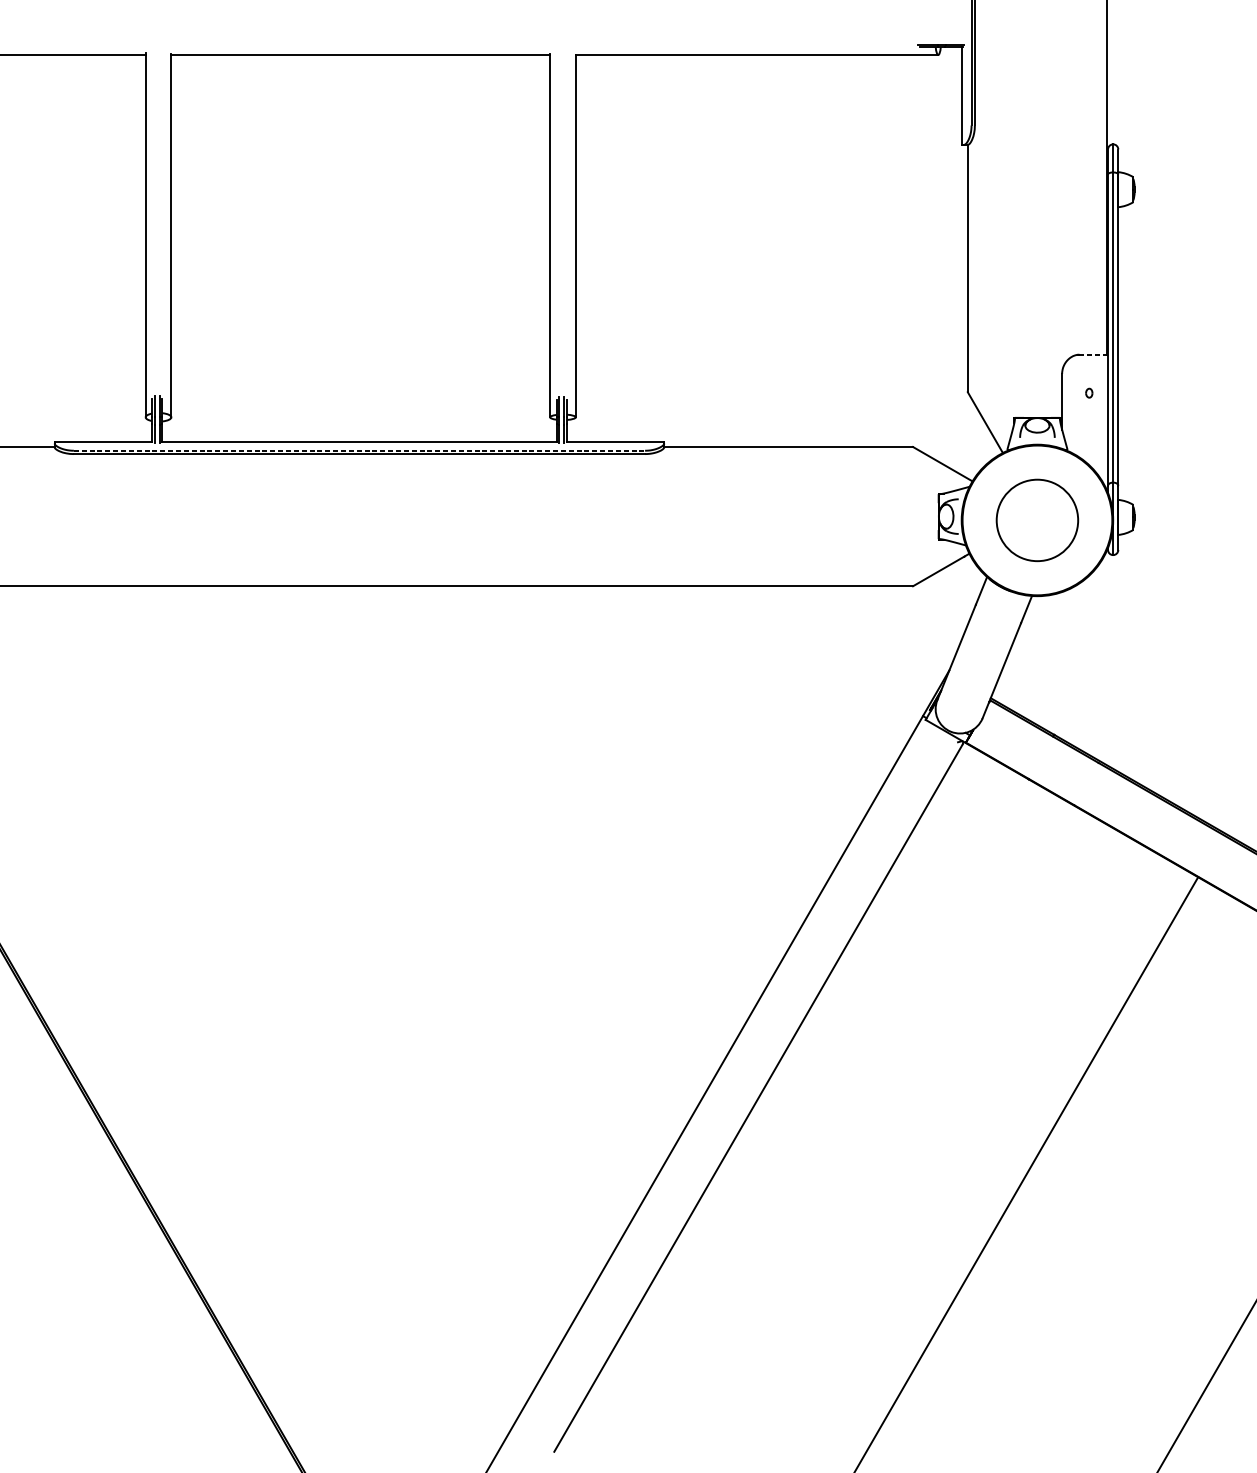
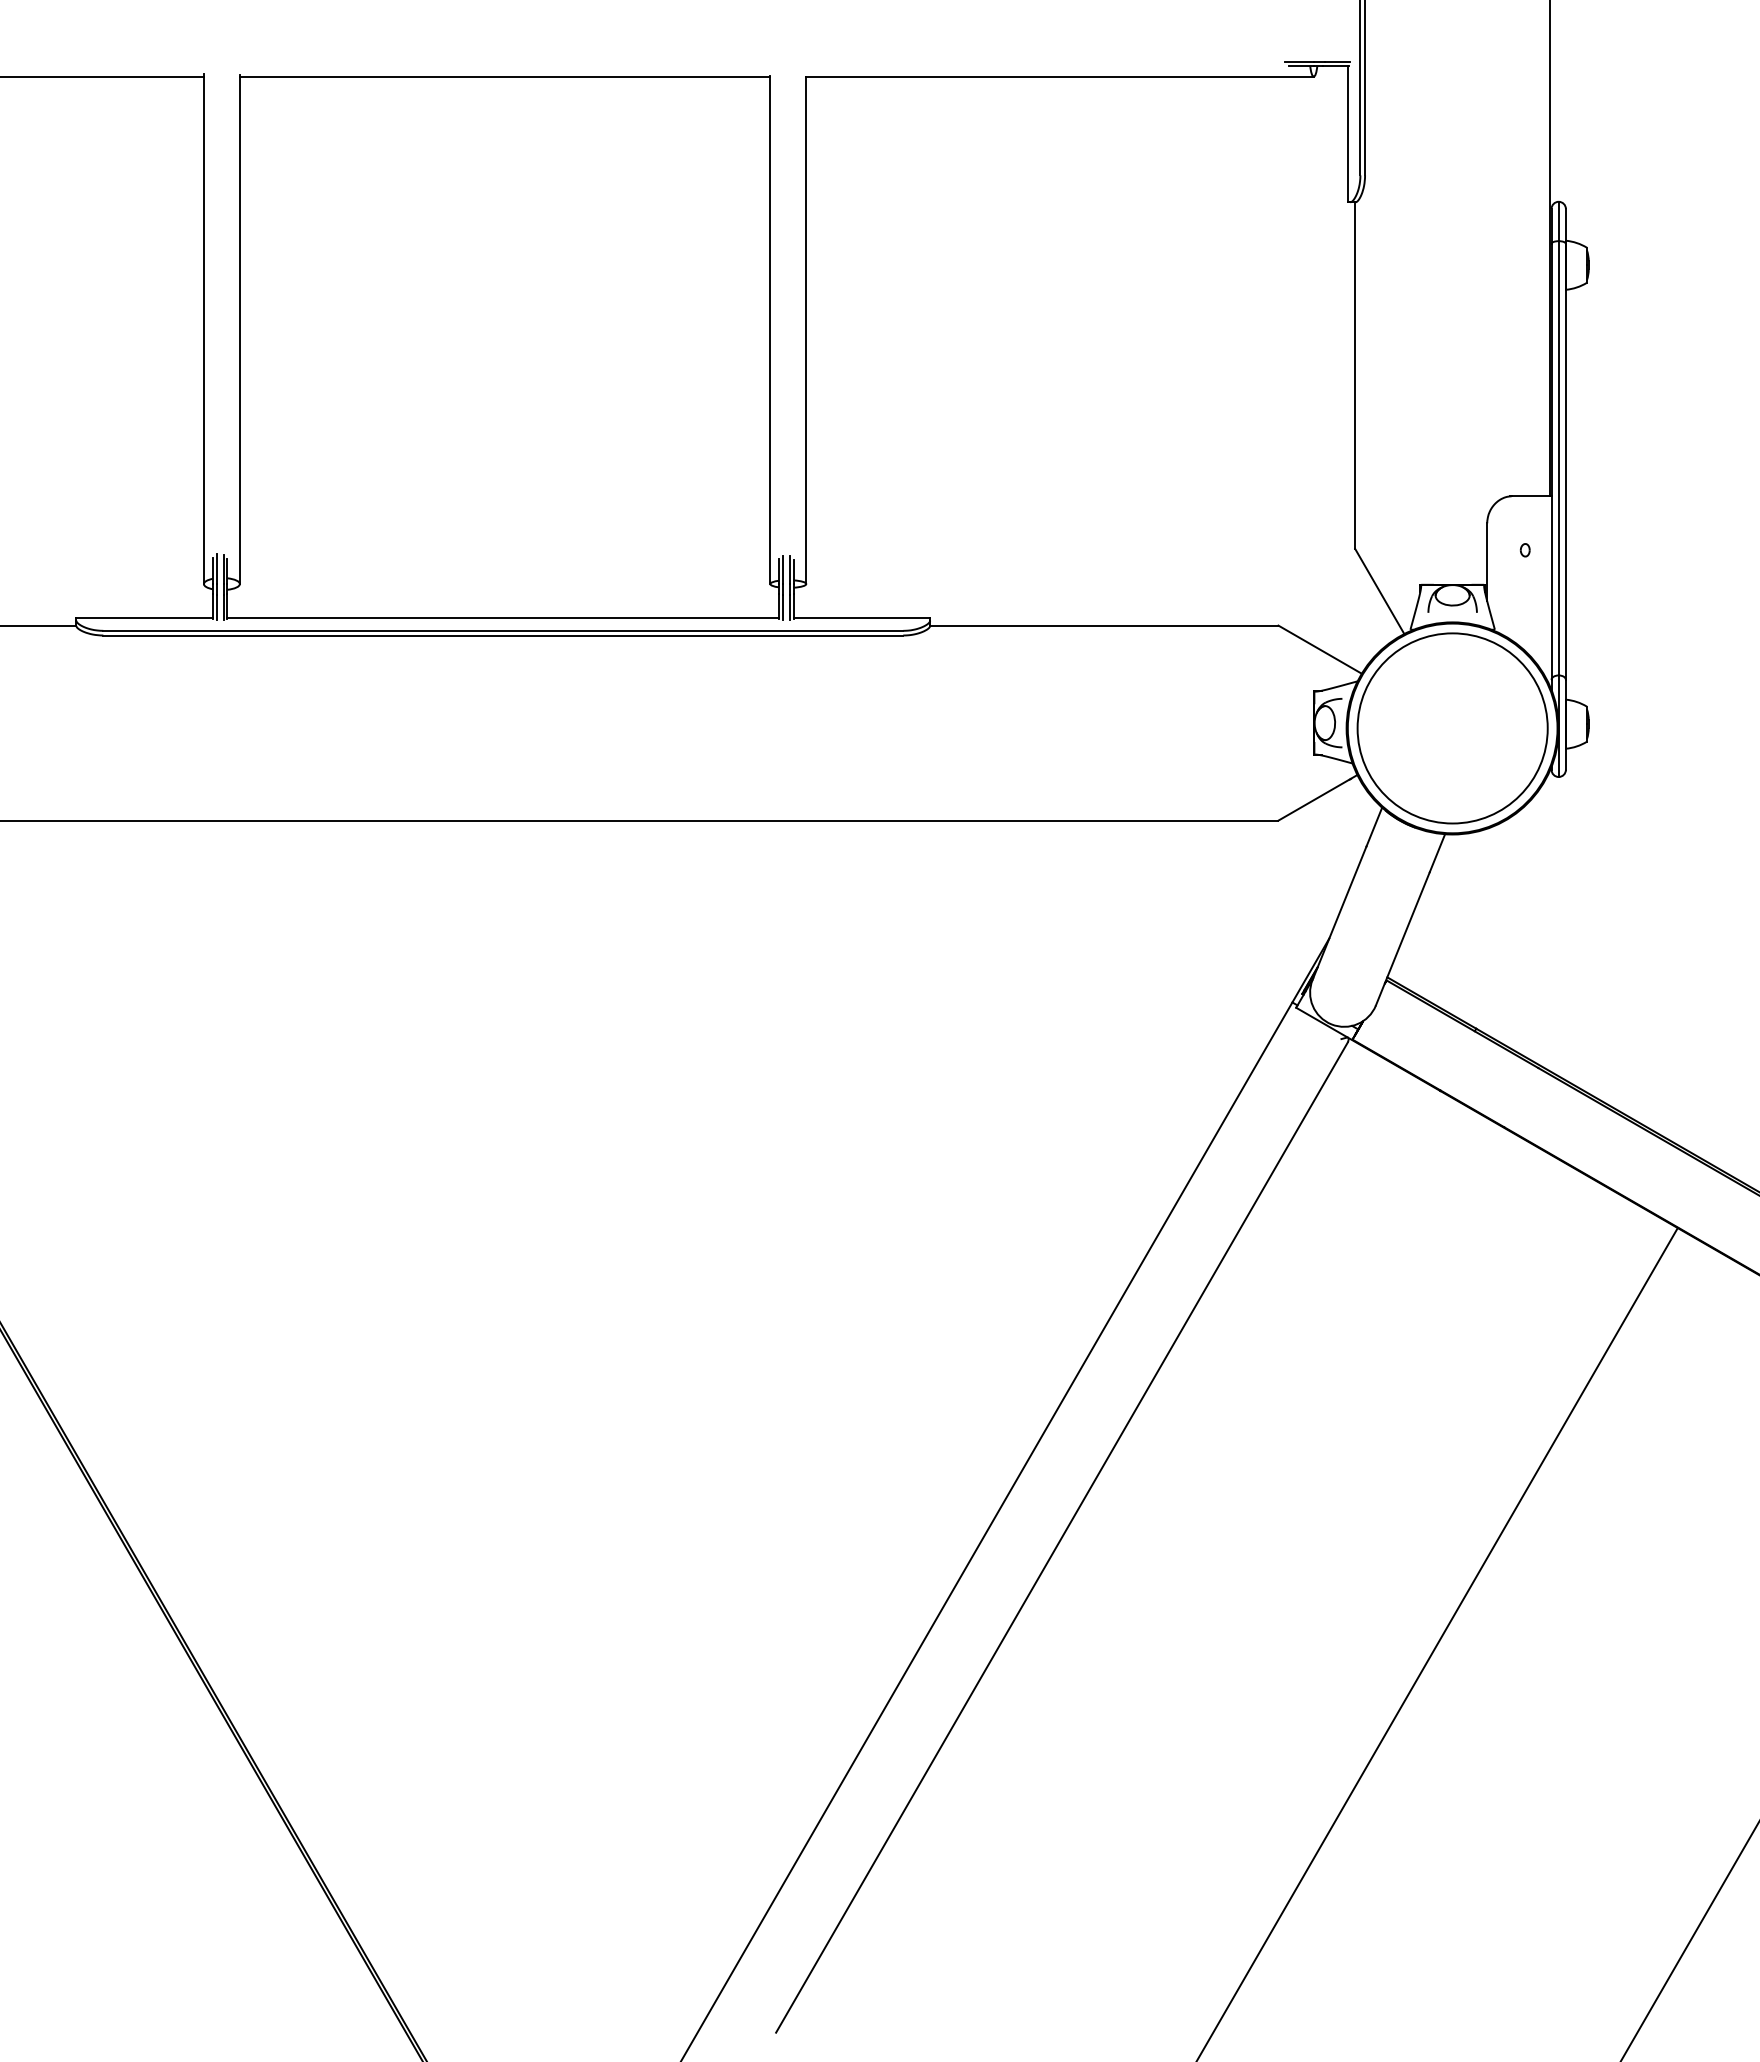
line: (1093, 354) -> (1531, 496), dashed -> solid
line: (359, 450) -> (503, 630), dashed -> solid
circle: (1037, 520) -> (1452, 728), size x1.67

